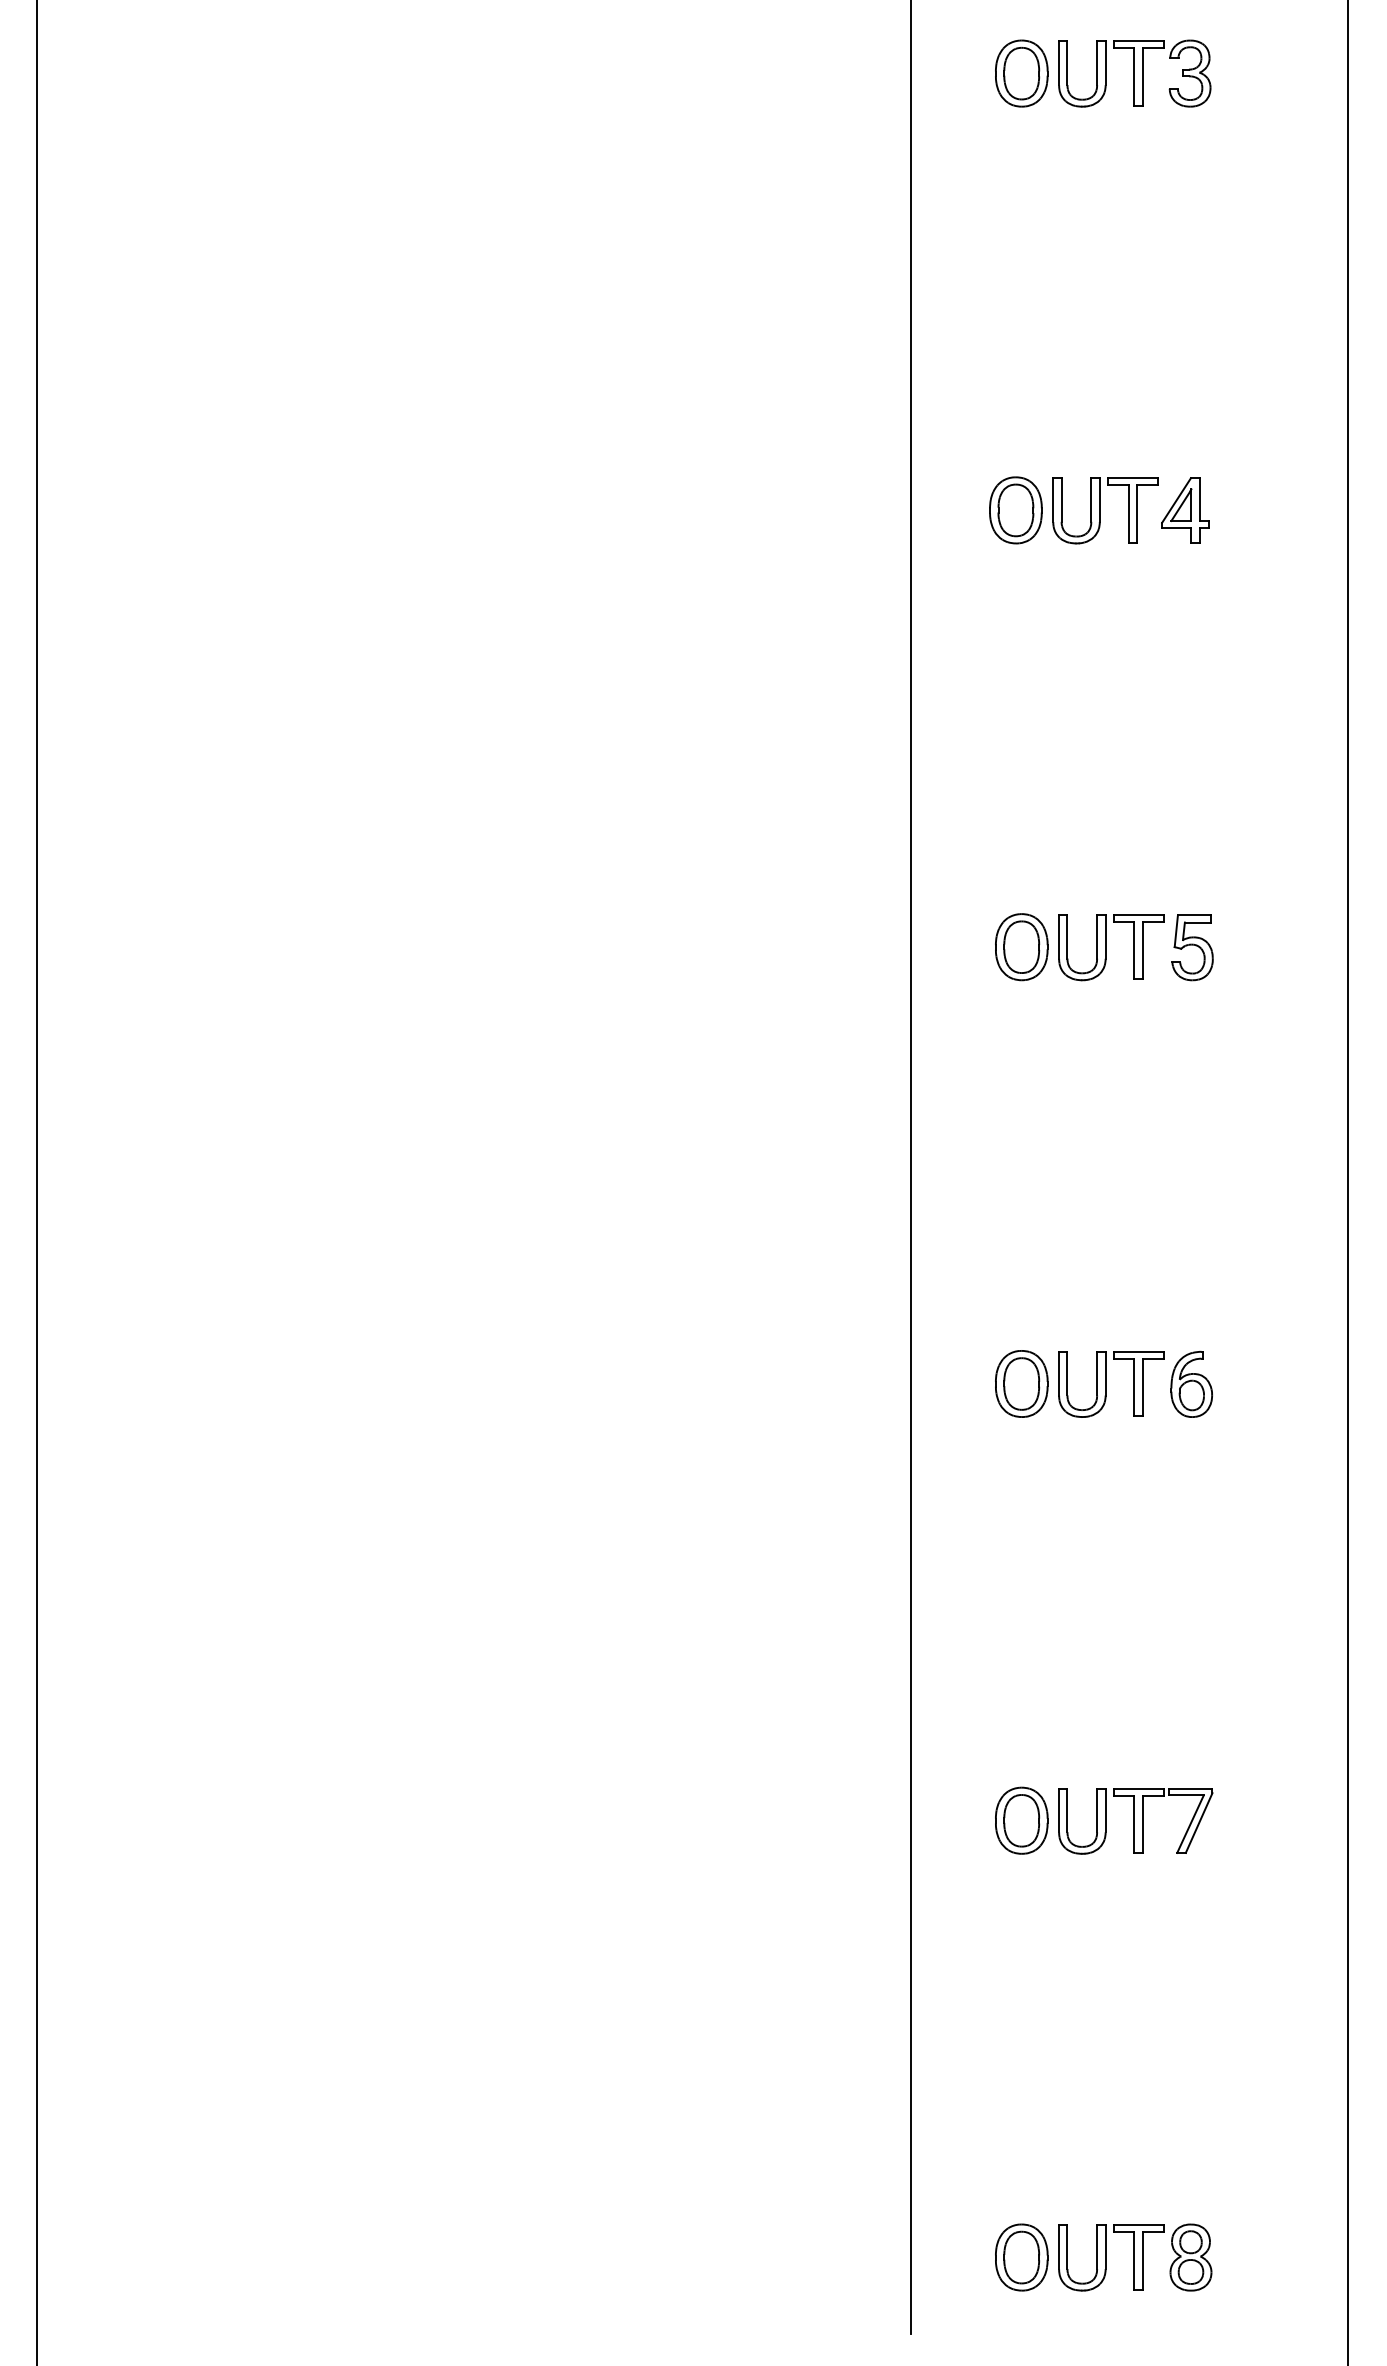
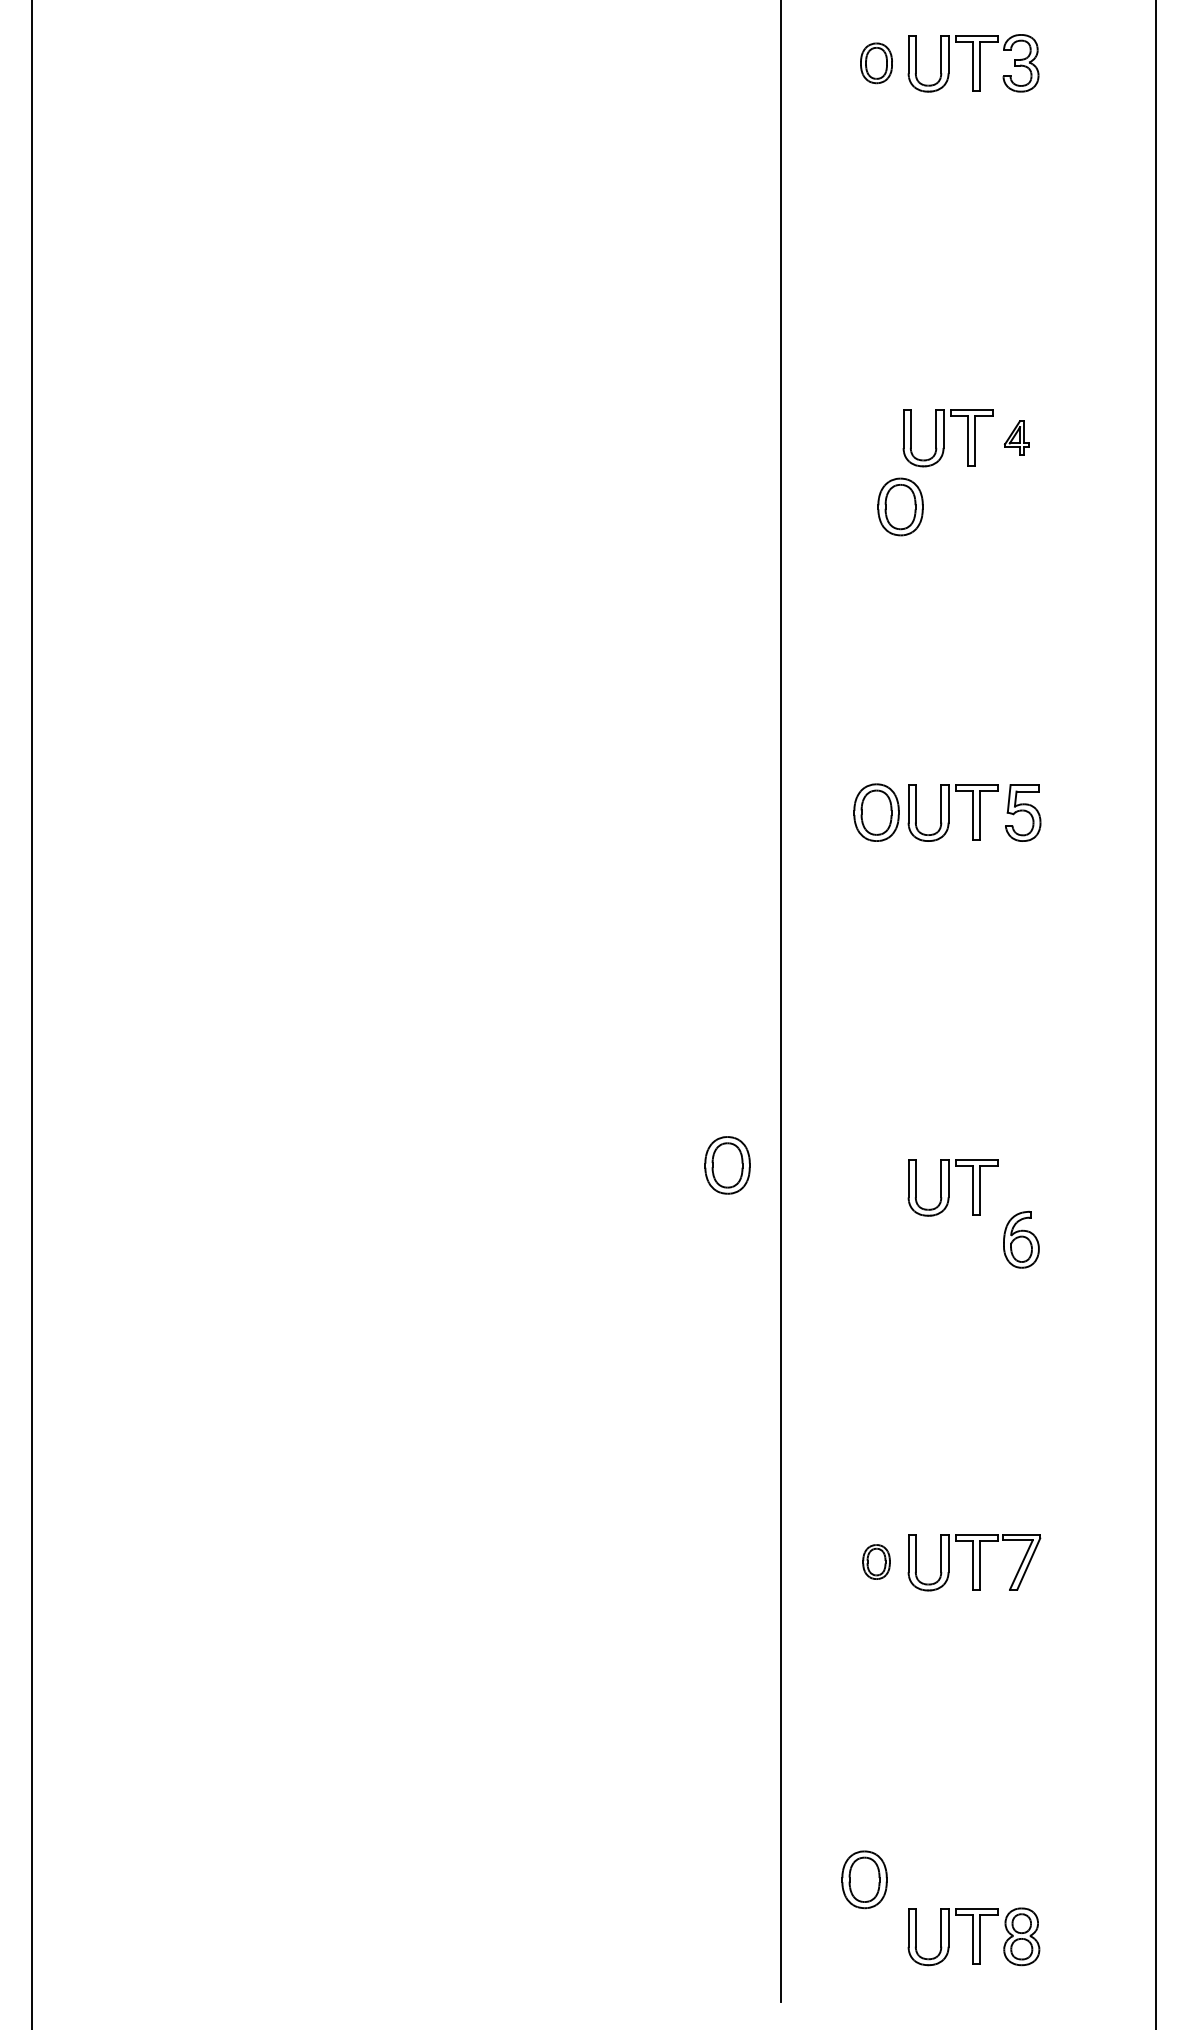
part: (1021, 73) -> (876, 63), size x0.7
part: (1015, 509) -> (900, 506), moved
part: (1184, 509) -> (1016, 437), size x0.6
part: (1021, 1384) -> (727, 1165), moved
part: (1191, 1384) -> (1021, 1239), moved
part: (1021, 1820) -> (876, 1561), size x0.6
part: (1021, 2257) -> (864, 1879), moved

